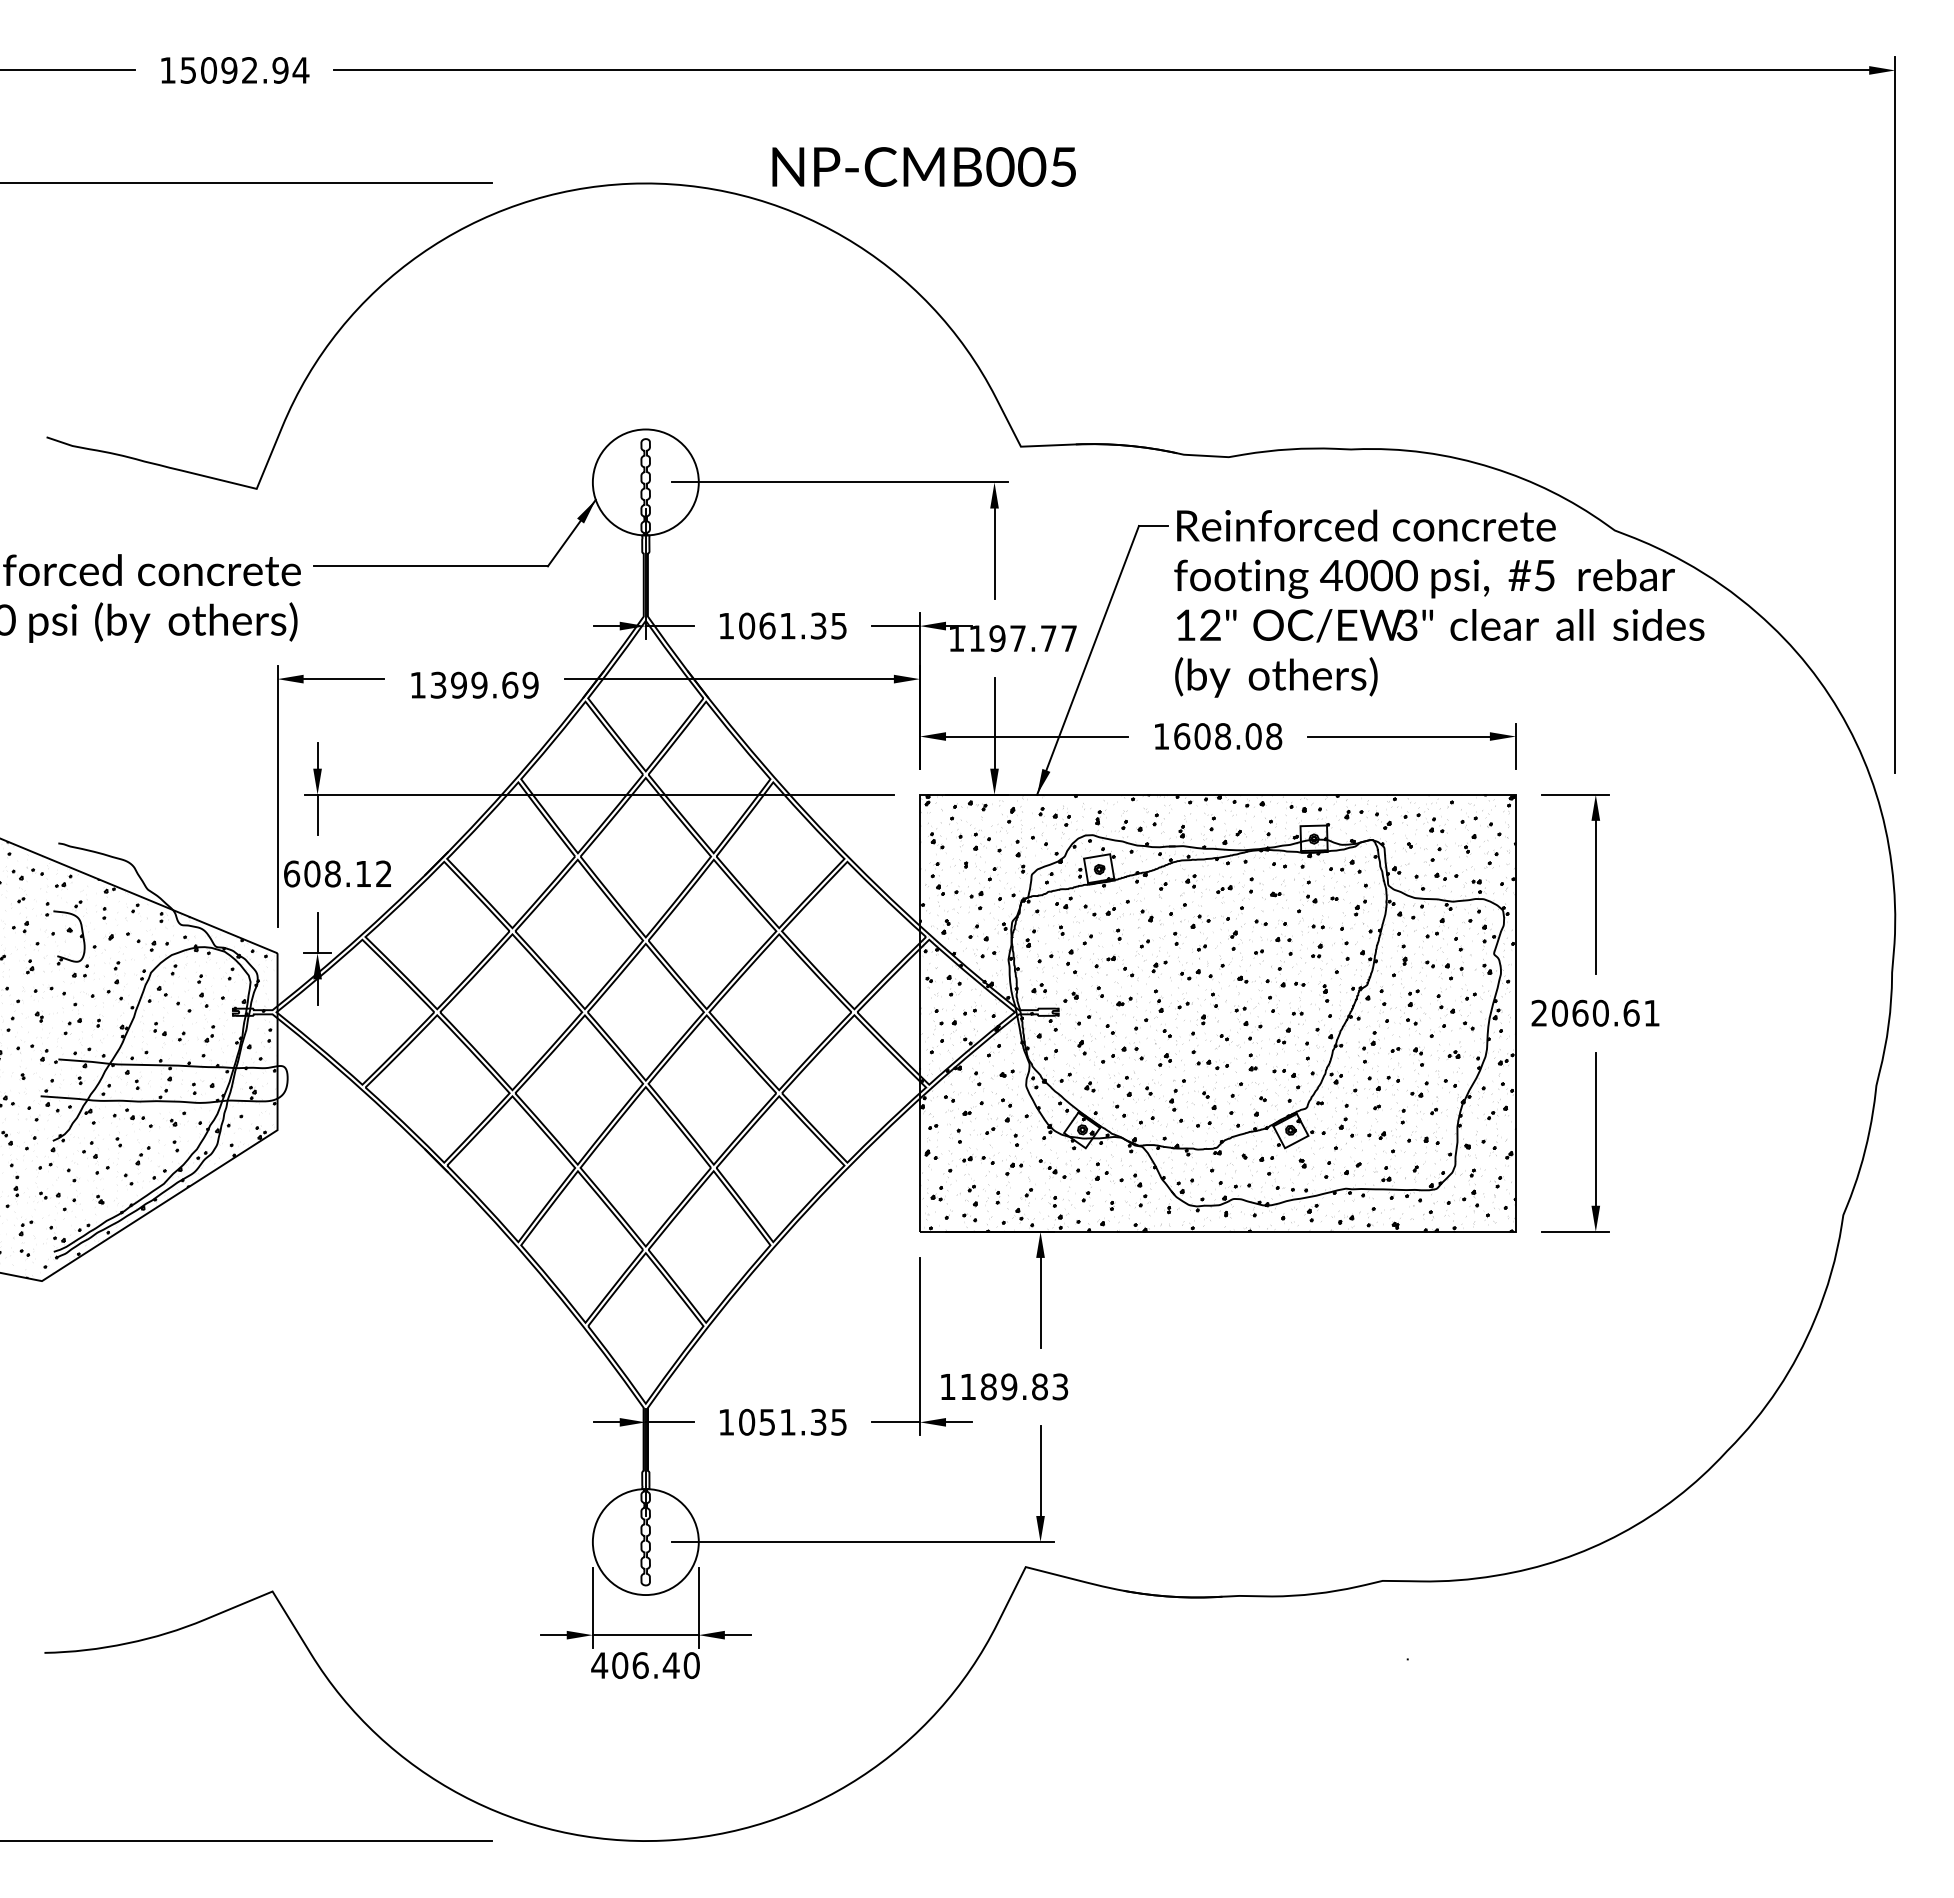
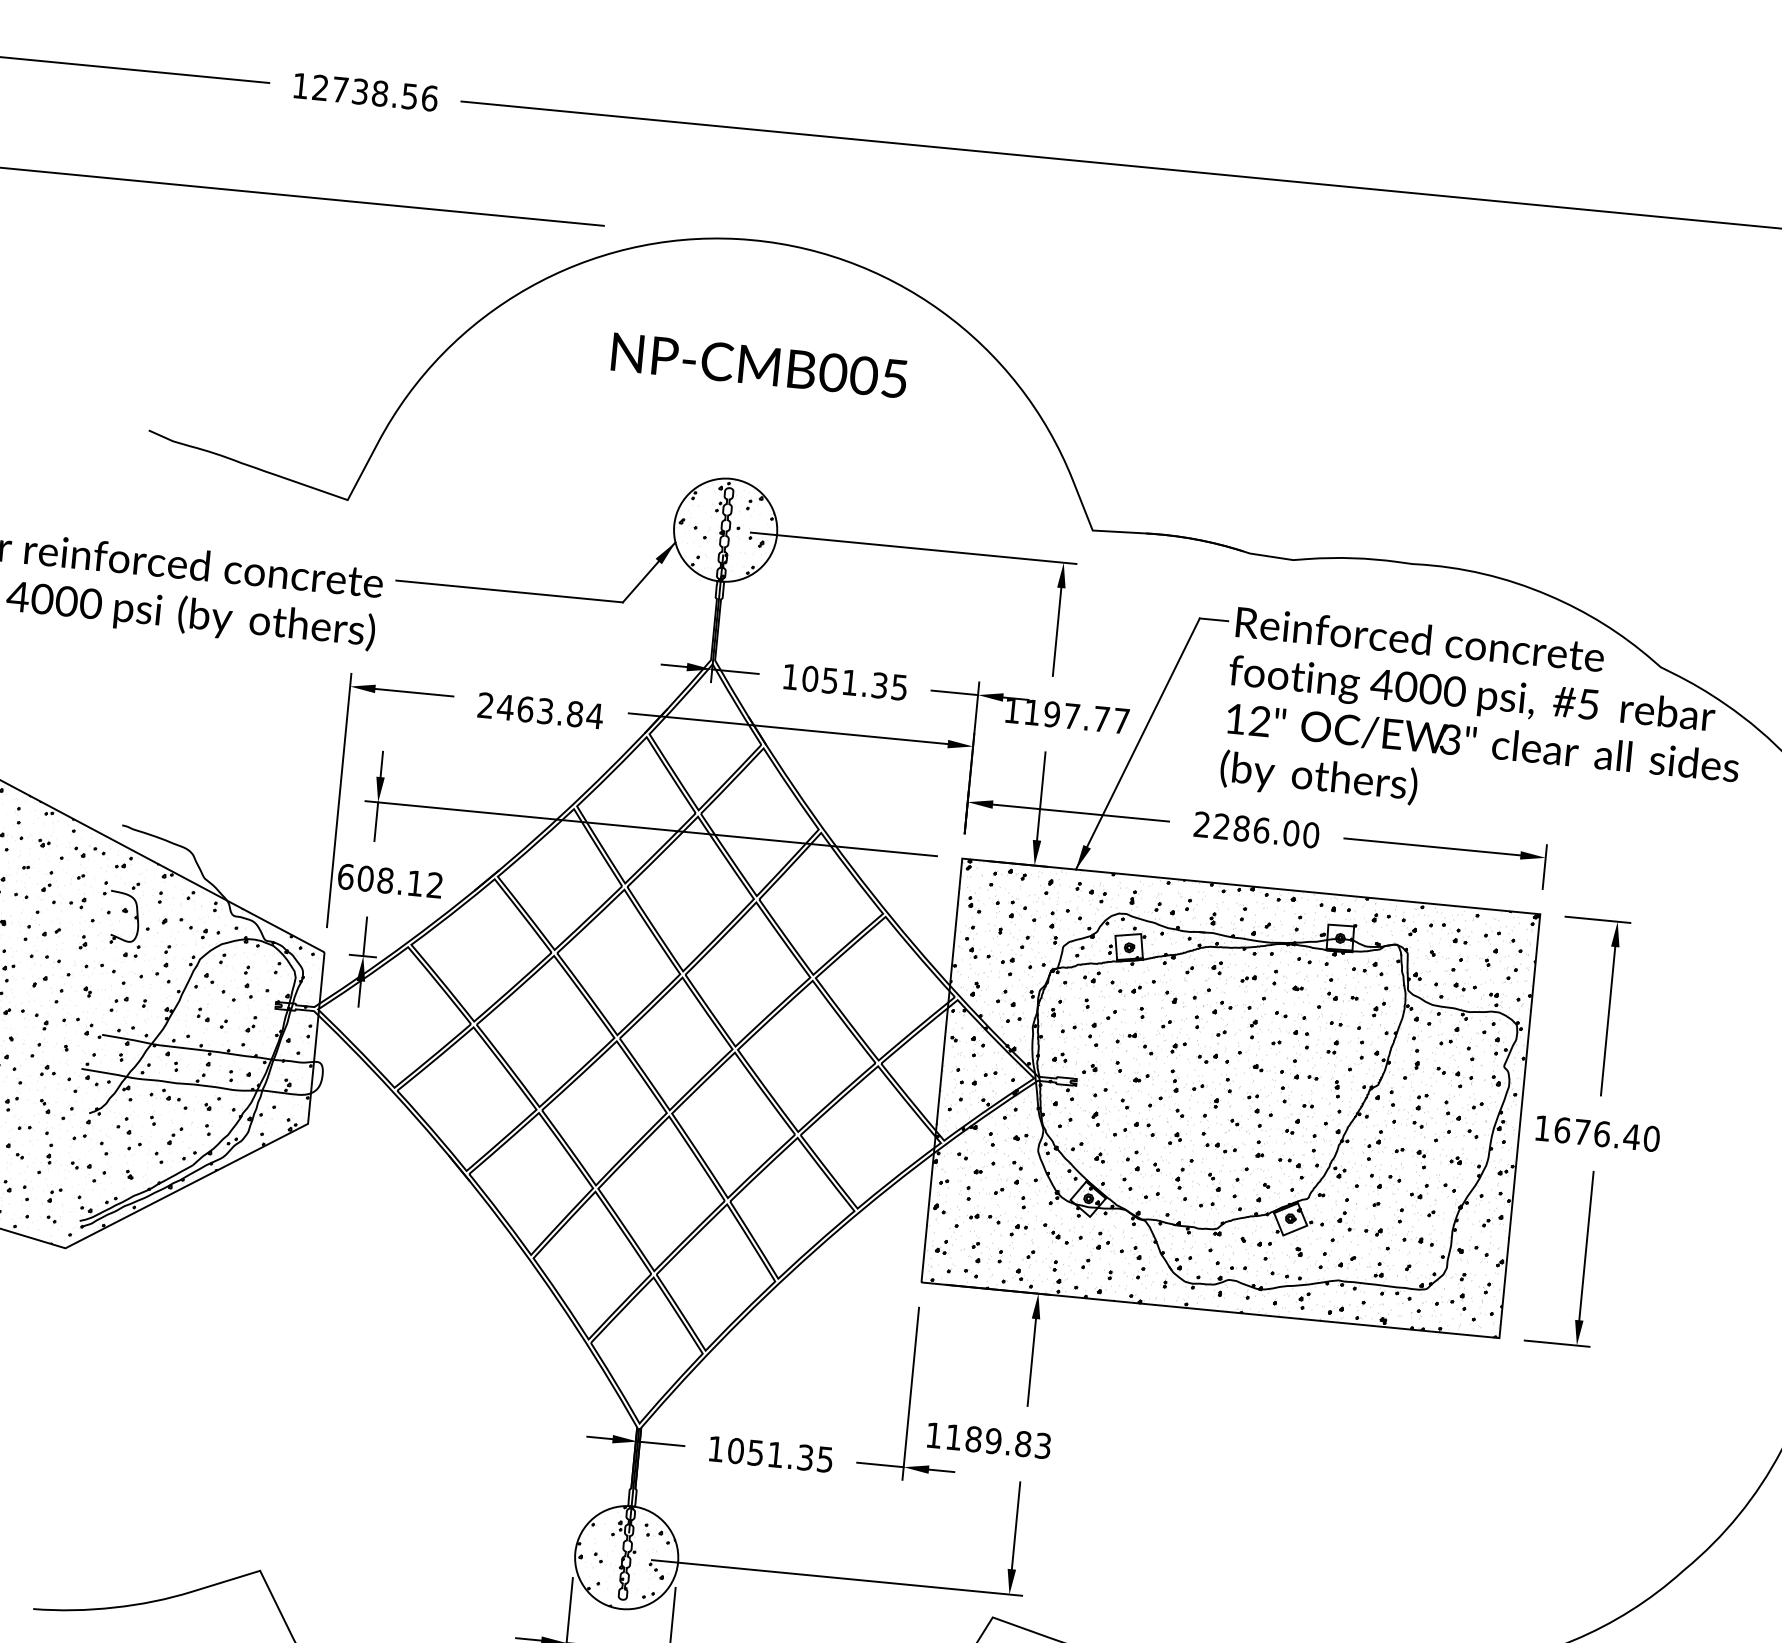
text: (244, 70) -> (374, 93), 15092.94 -> 12738.56
text: (923, 166) -> (758, 365), moved
hatch: (646, 483) -> (726, 531), added
text: (767, 625) -> (830, 680), 1061.35 -> 1051.35
text: (474, 684) -> (540, 710), 1399.69 -> 2463.84
text: (1217, 736) -> (1256, 829), 1608.08 -> 2286.00
text: (1595, 1012) -> (1597, 1132), 2060.61 -> 1676.40
hatch: (646, 1541) -> (627, 1557), added

